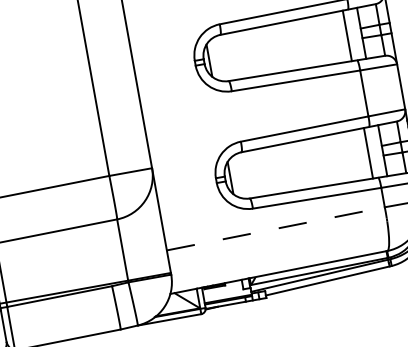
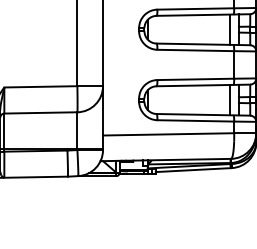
line: (275, 229) -> (168, 134), dashed -> solid

